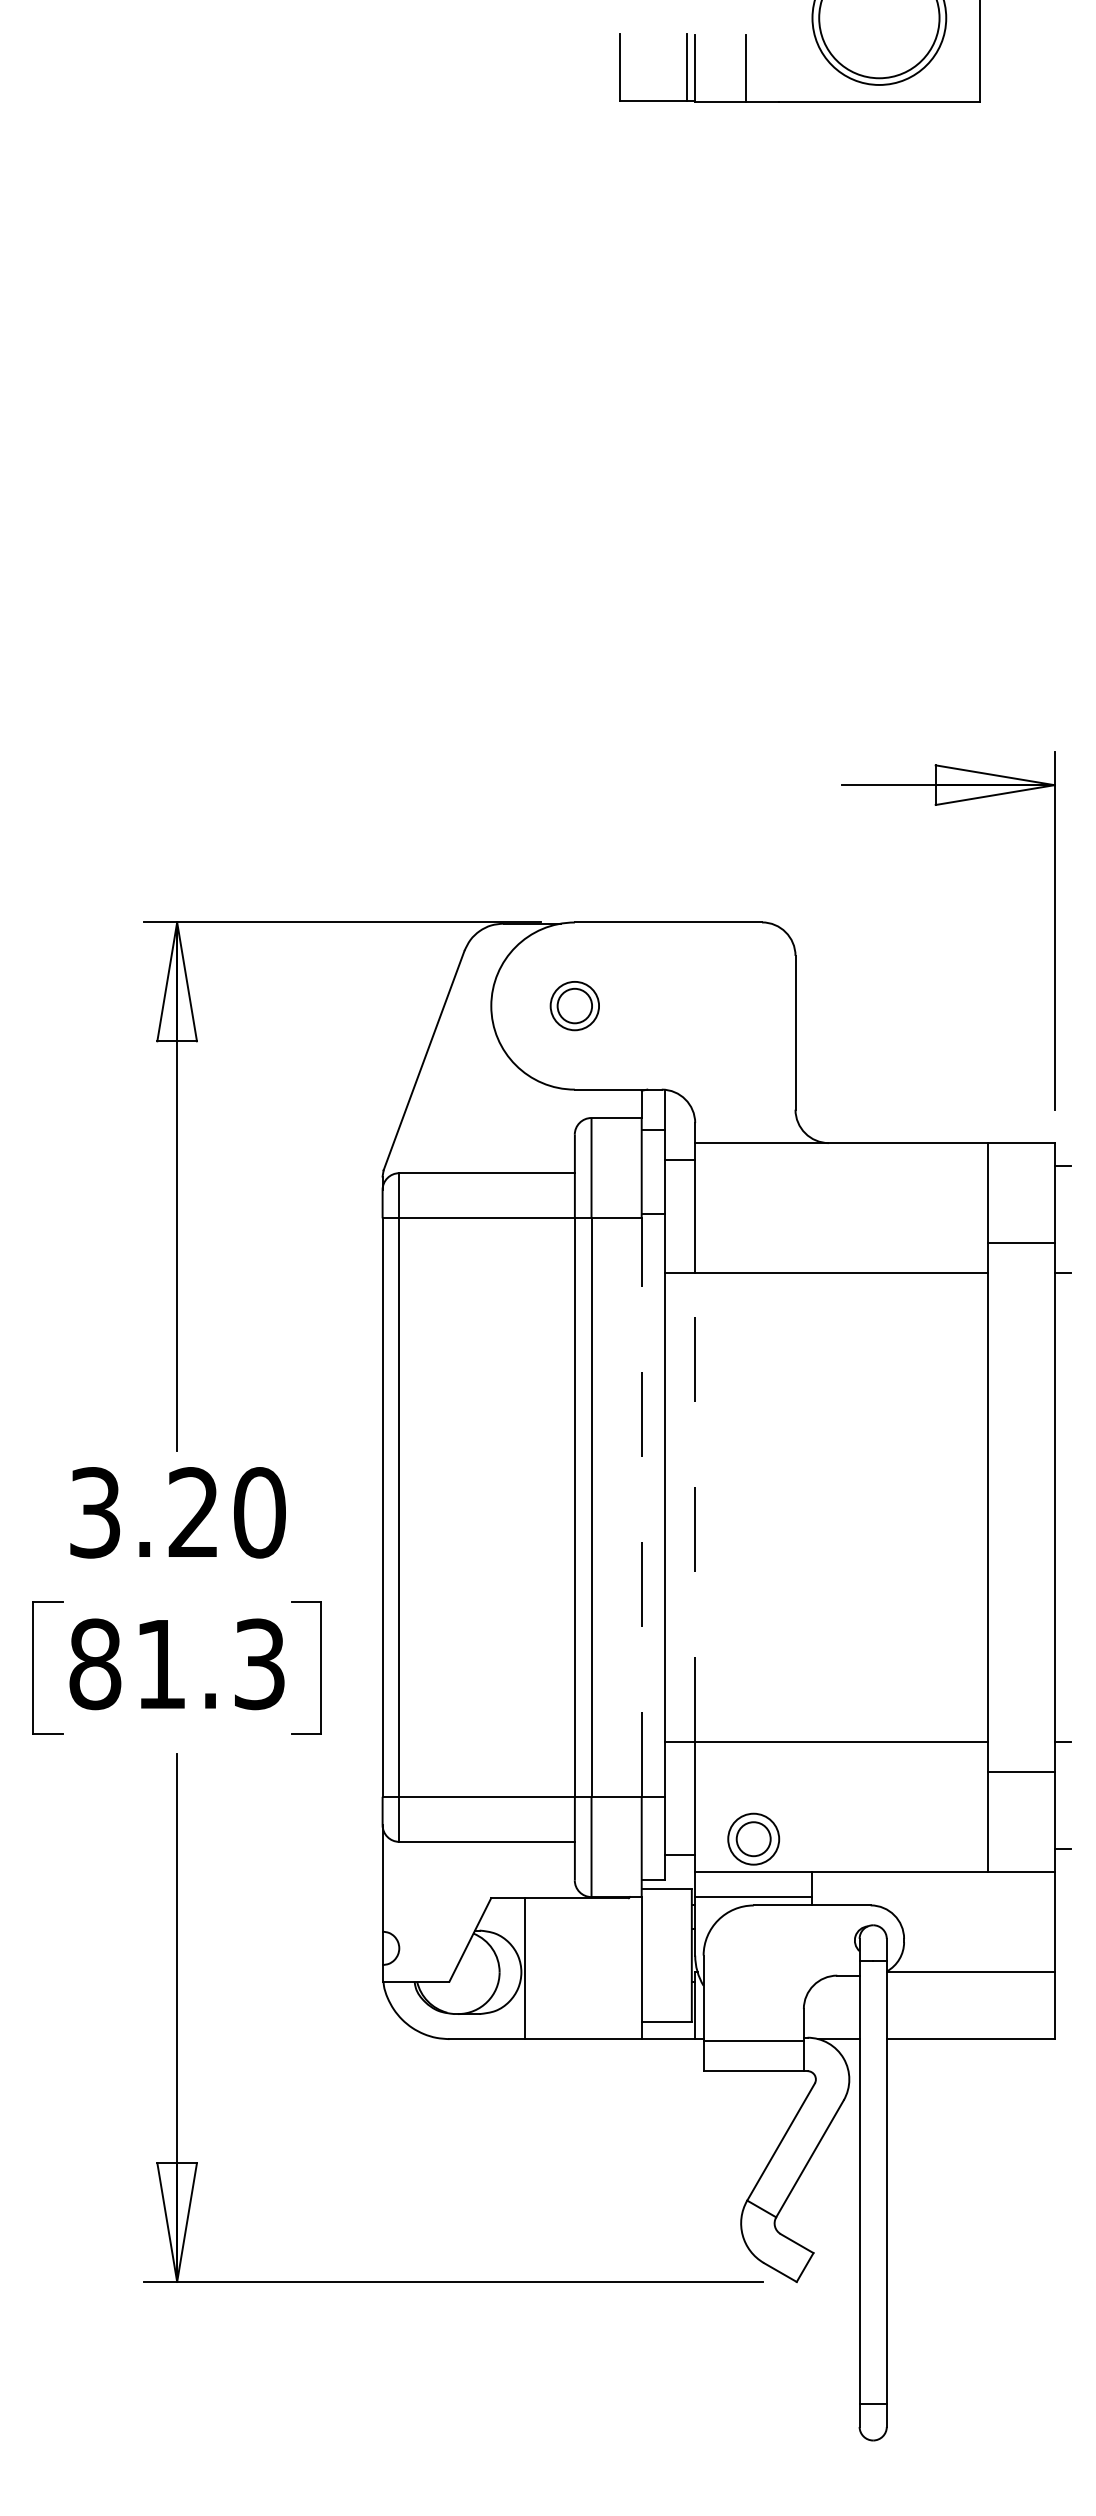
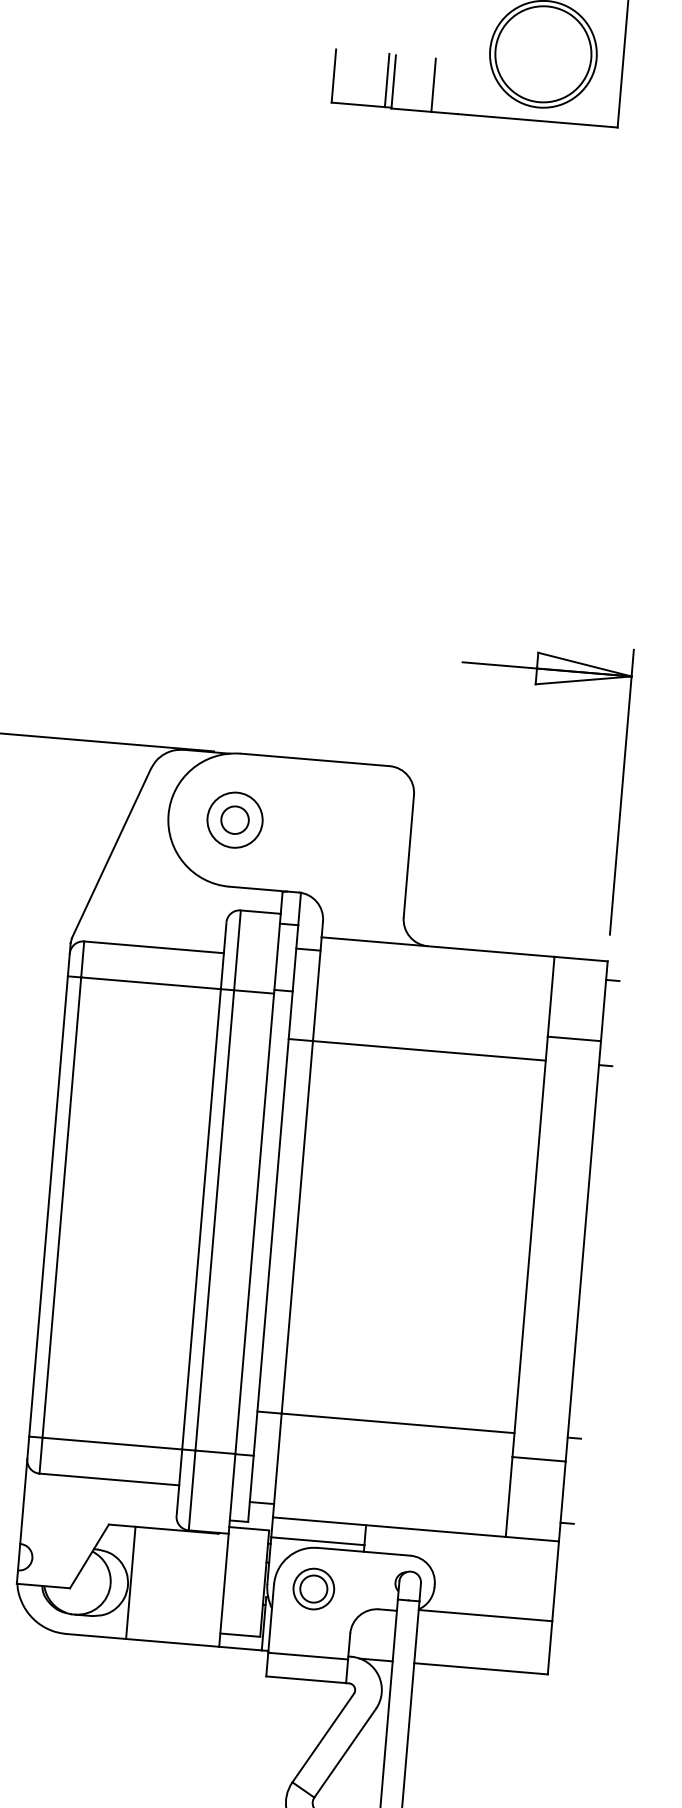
circle: (574, 1005) -> (234, 819), size x1.43
line: (641, 1507) -> (254, 1223), dashed -> solid
line: (695, 1507) -> (297, 1227), dashed -> solid
part: (753, 1838) -> (313, 1588), moved

